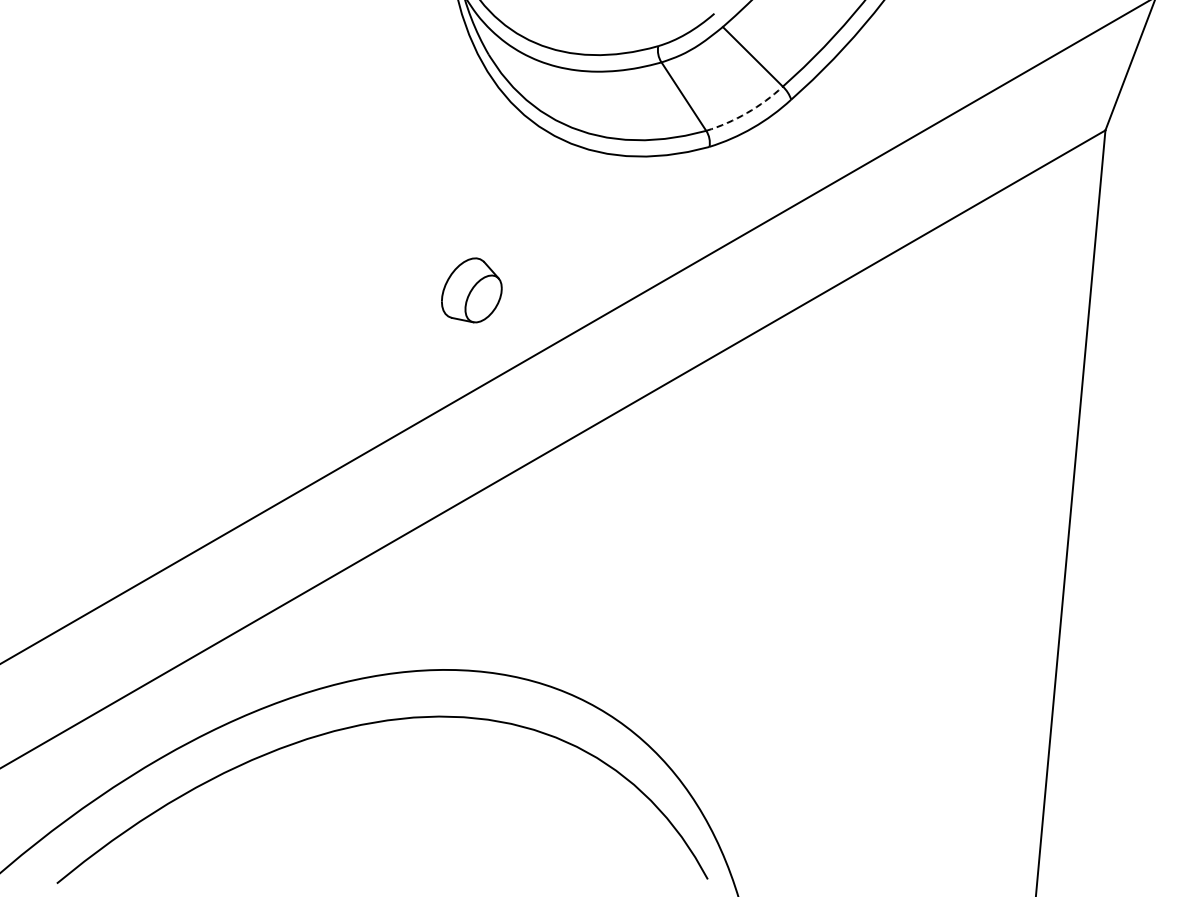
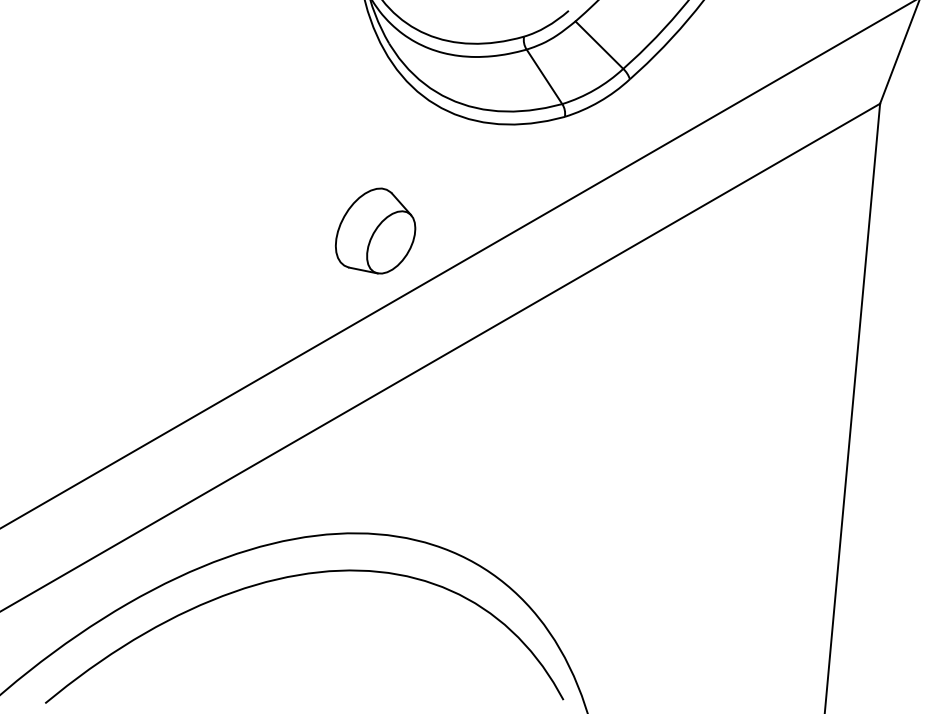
arc: (747, 113) -> (595, 90), dashed -> solid
part: (471, 290) -> (375, 231), size x1.67

